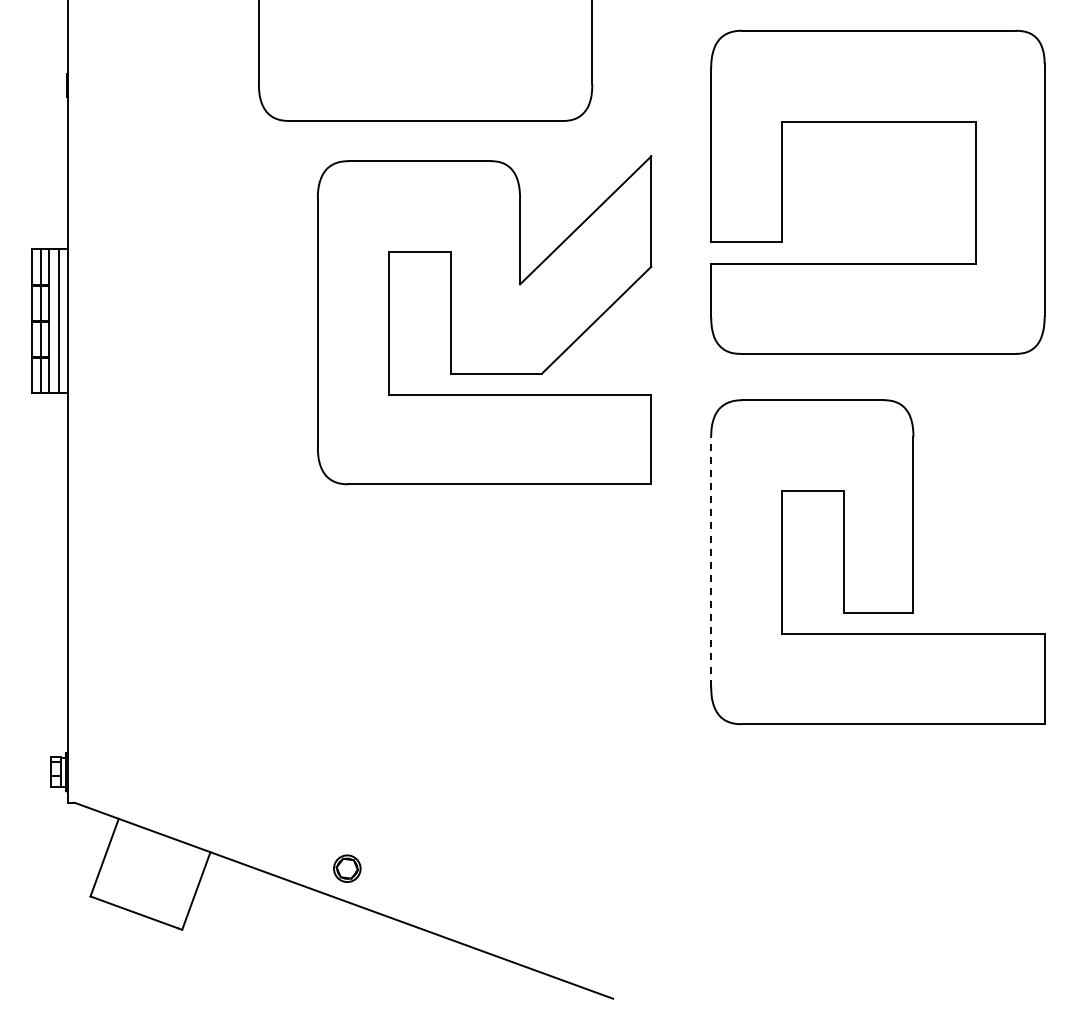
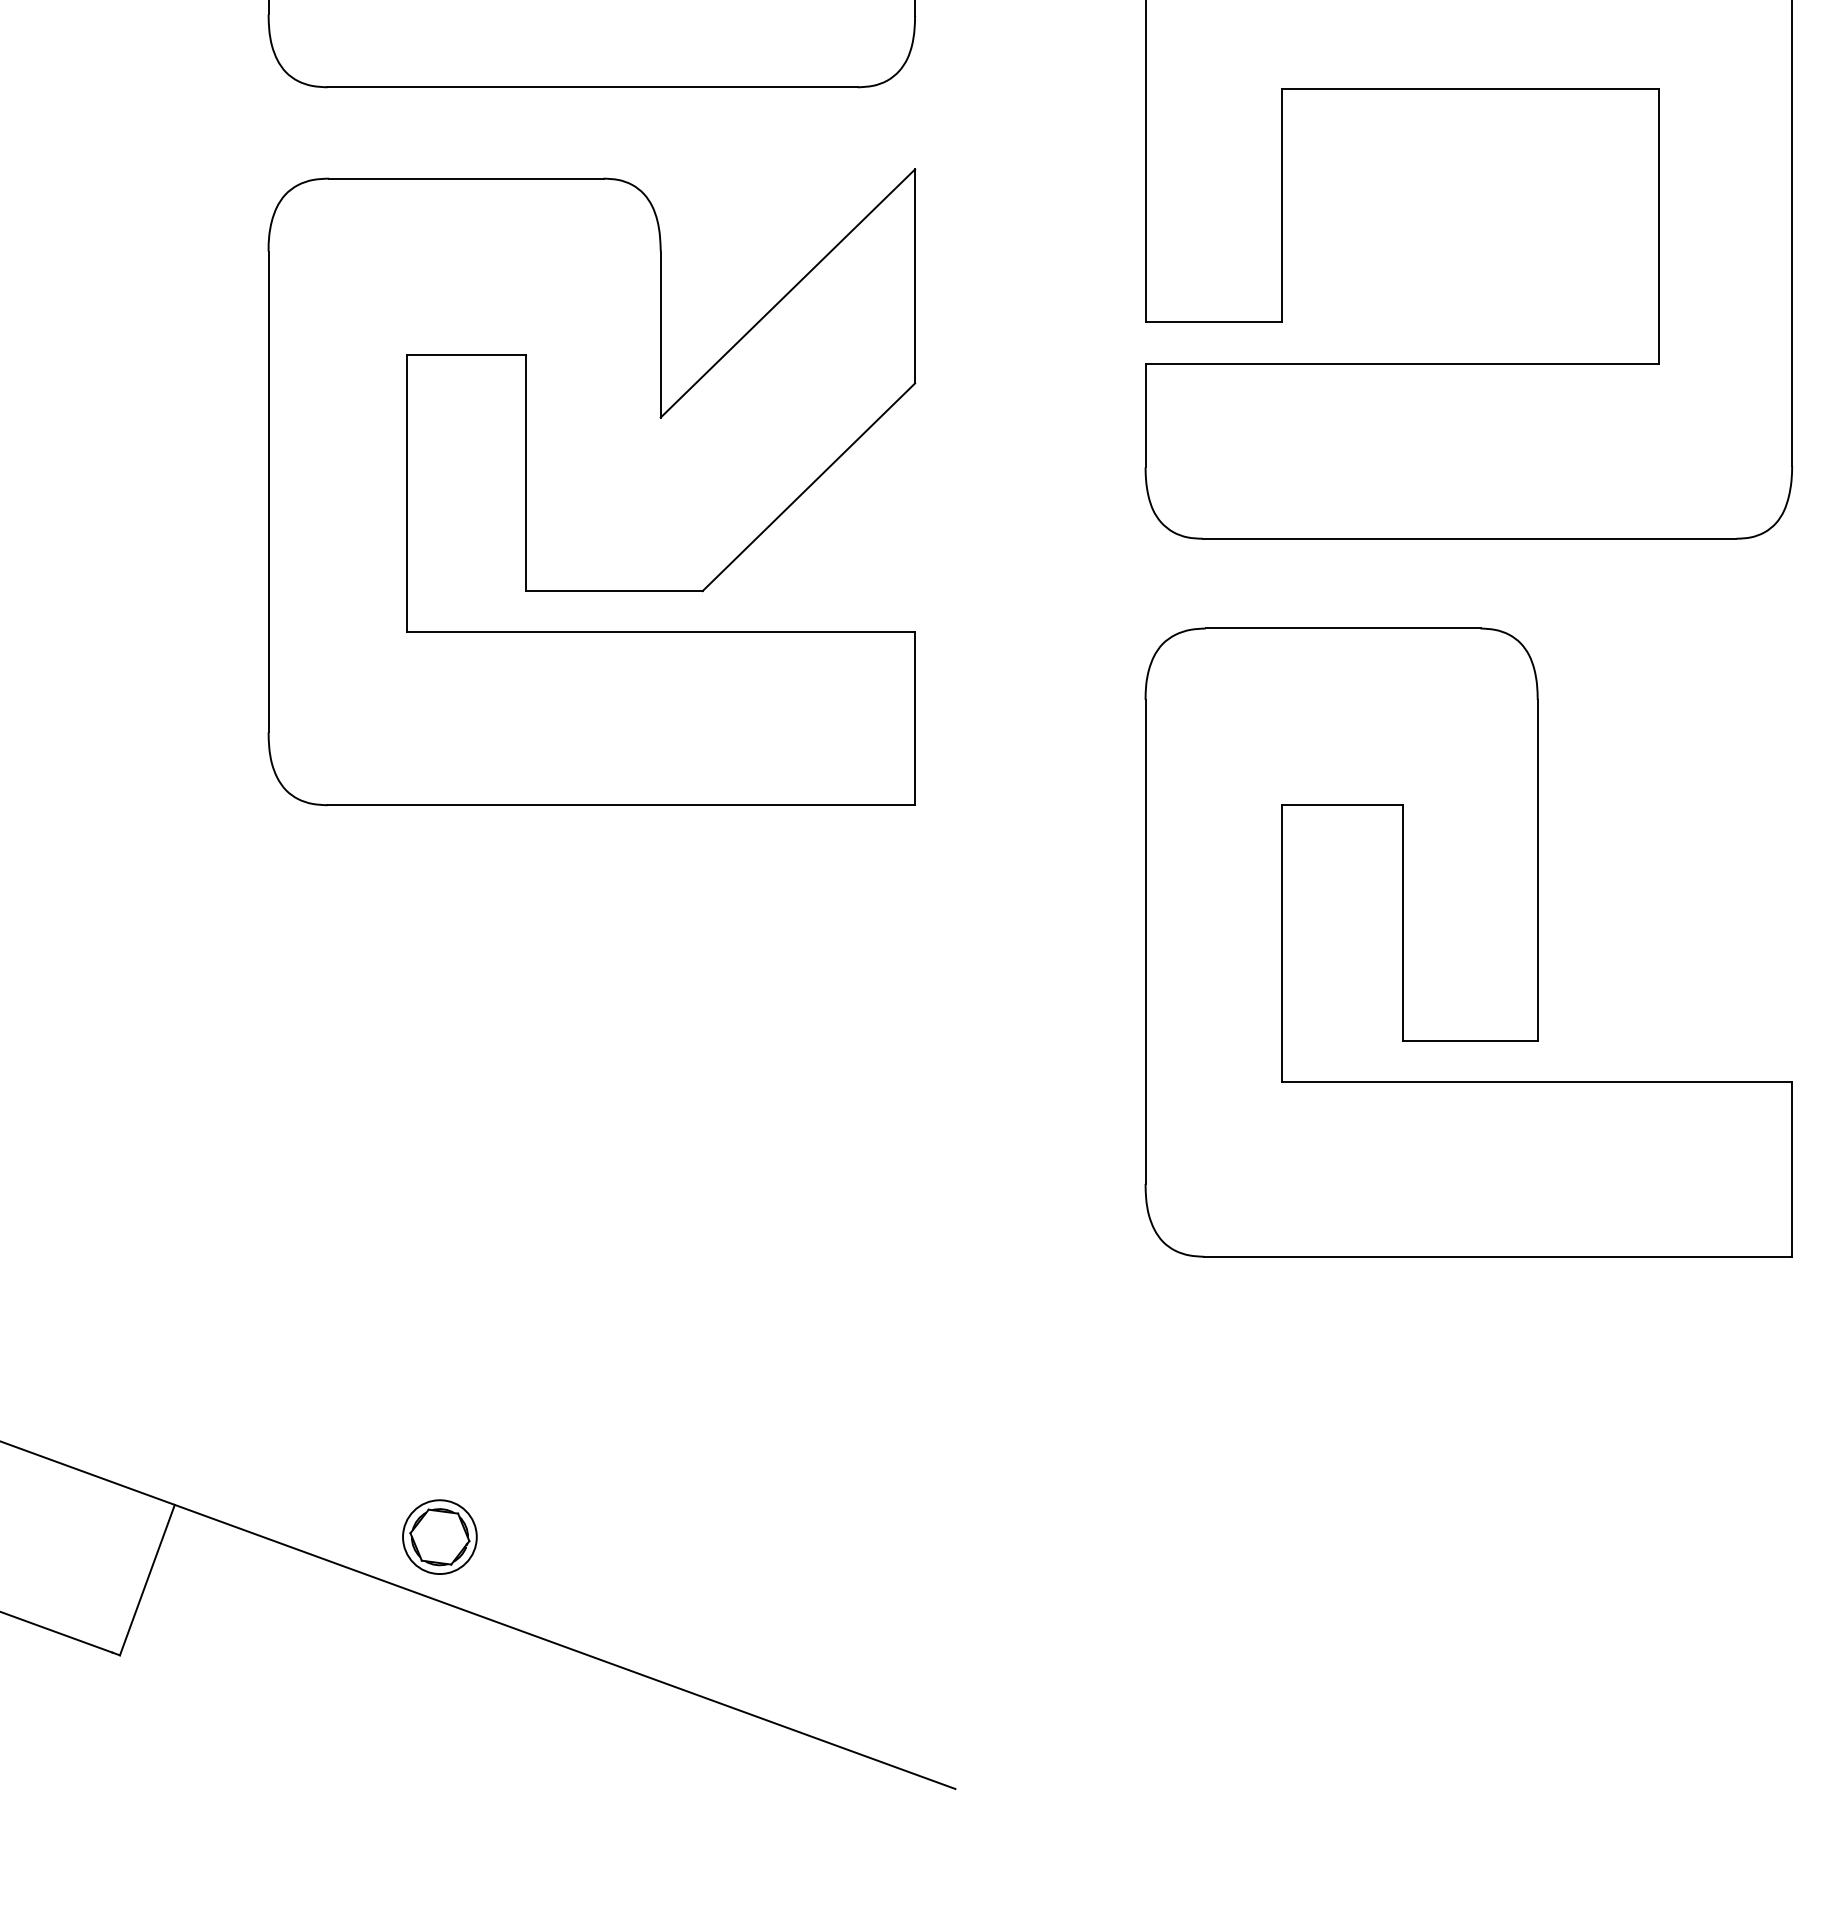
part: (484, 320) -> (591, 487), moved
line: (711, 561) -> (1146, 941), dashed -> solid
part: (347, 868) -> (440, 1536), size x1.43

